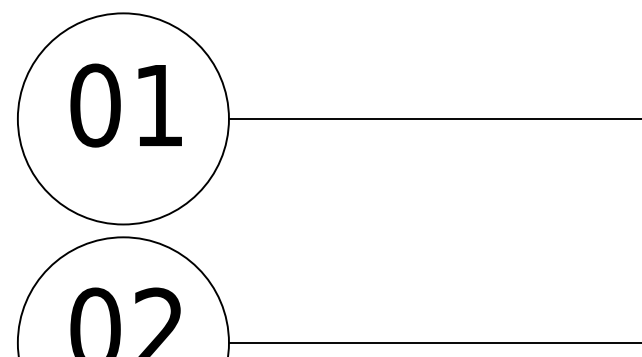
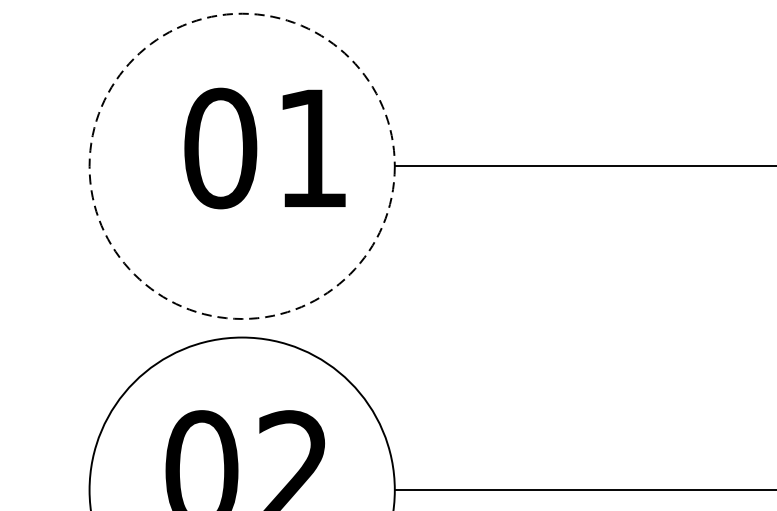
text: (125, 105) -> (264, 148), moved
circle: (122, 118) -> (240, 165), solid -> dashed

